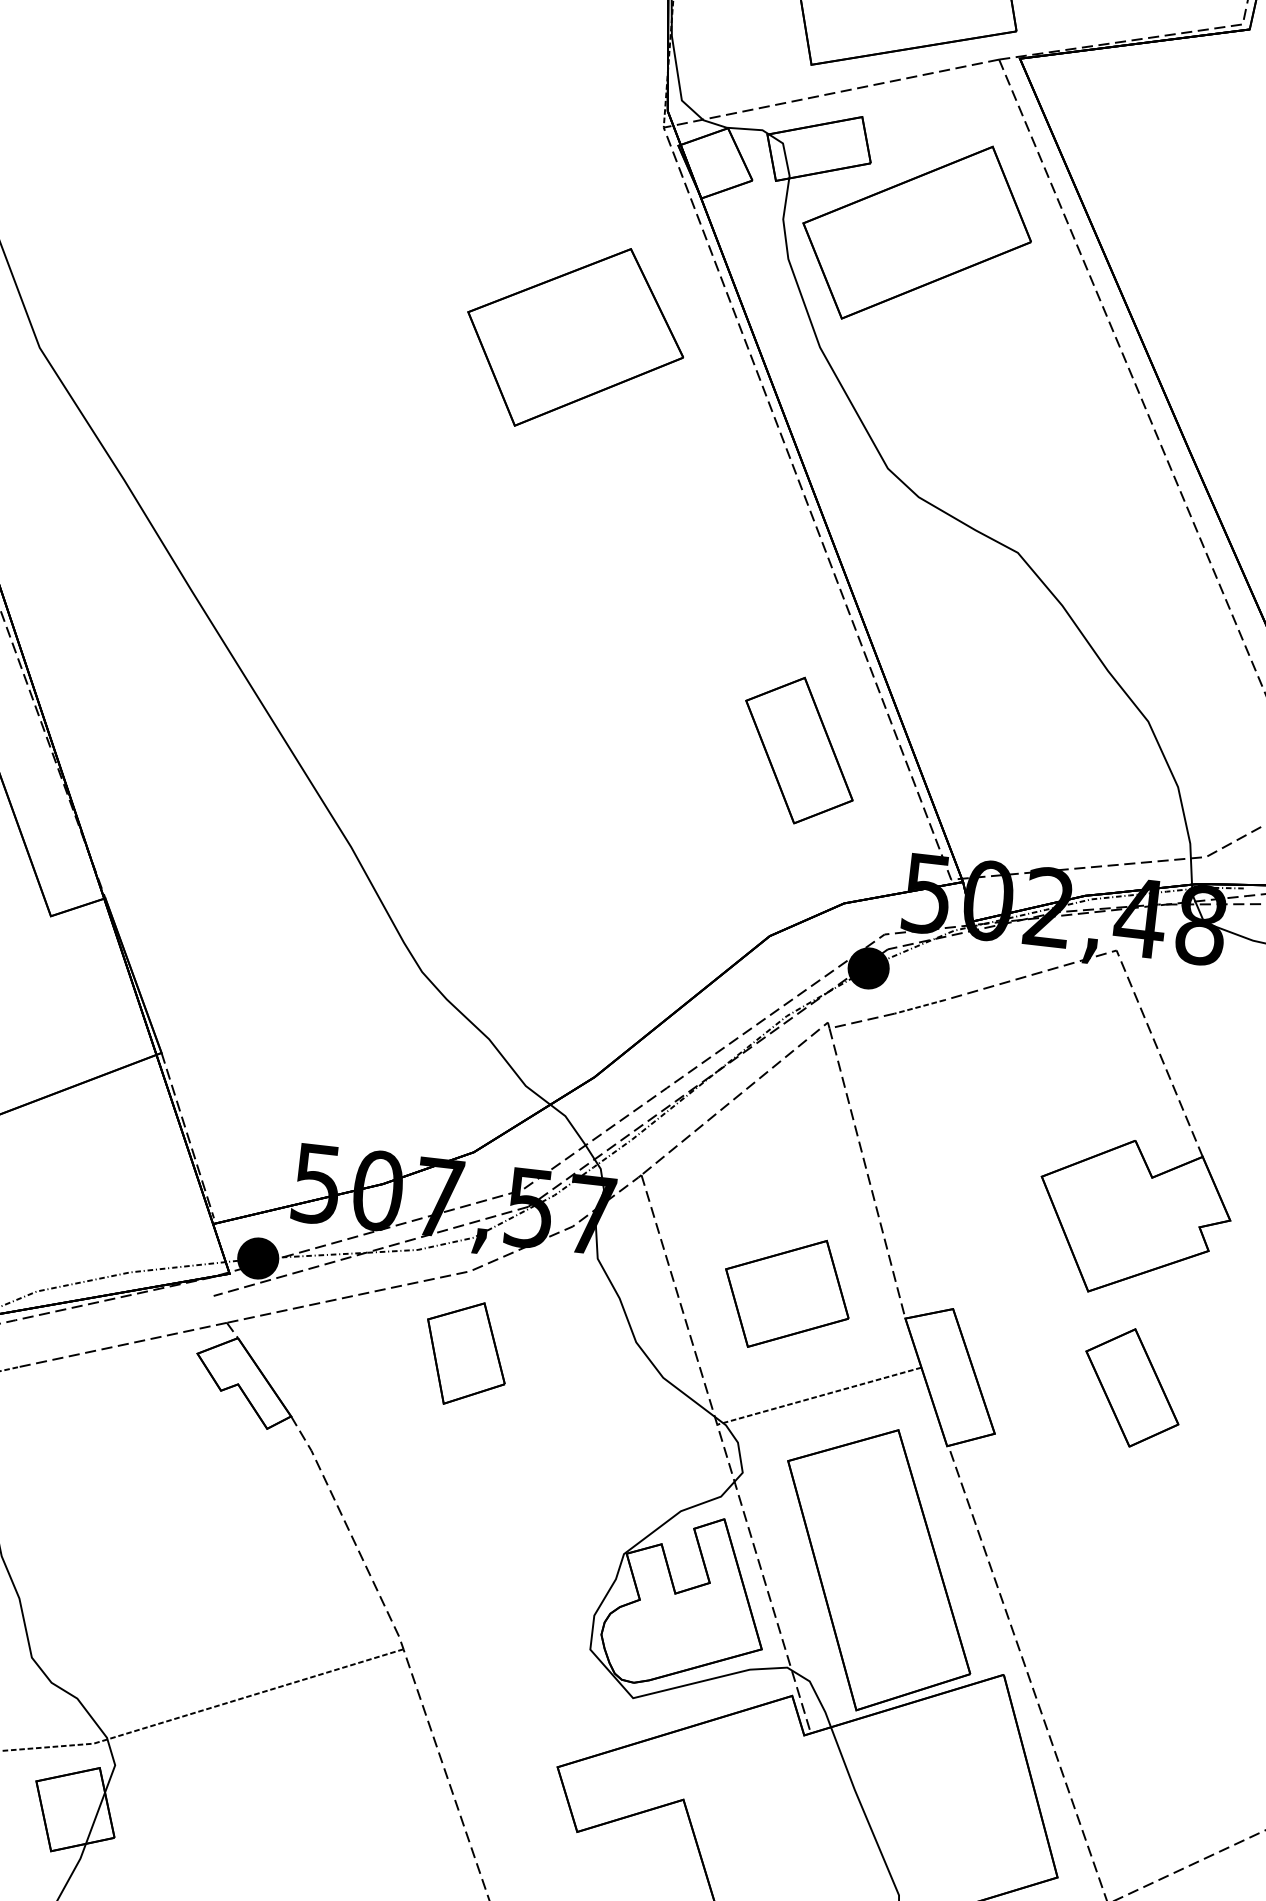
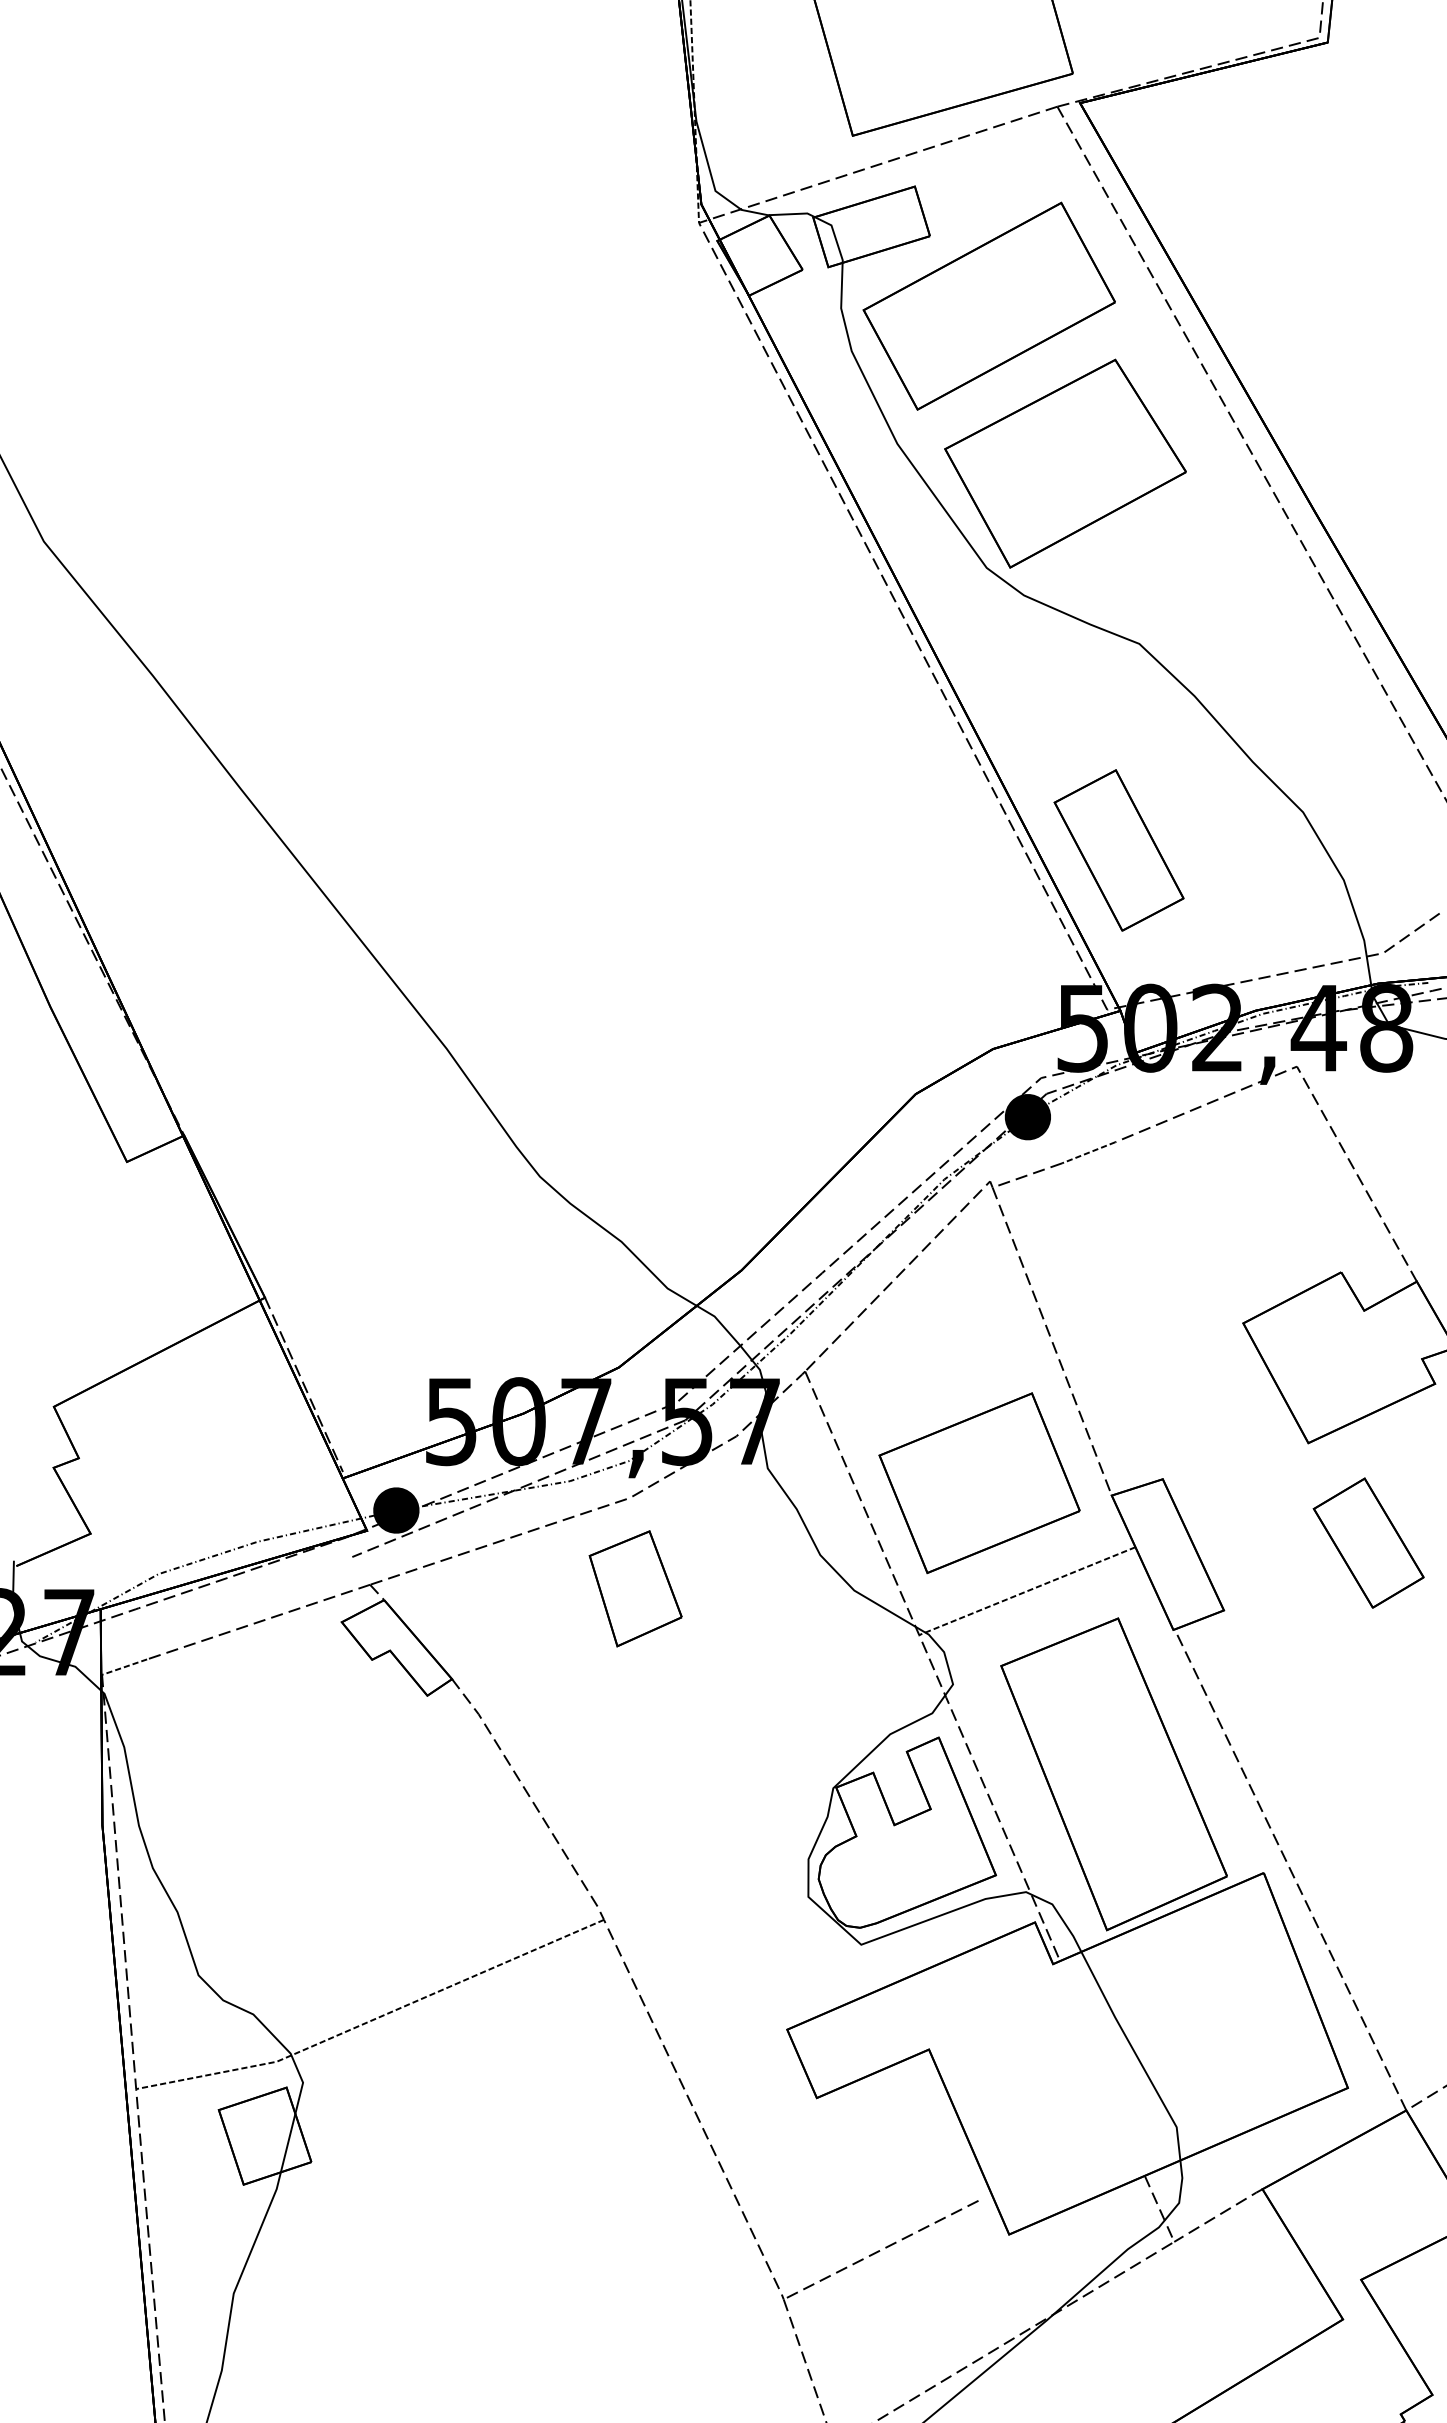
part: (575, 337) -> (1065, 463), moved
part: (798, 750) -> (1118, 850), moved
part: (787, 1294) -> (979, 1483), size x1.43

